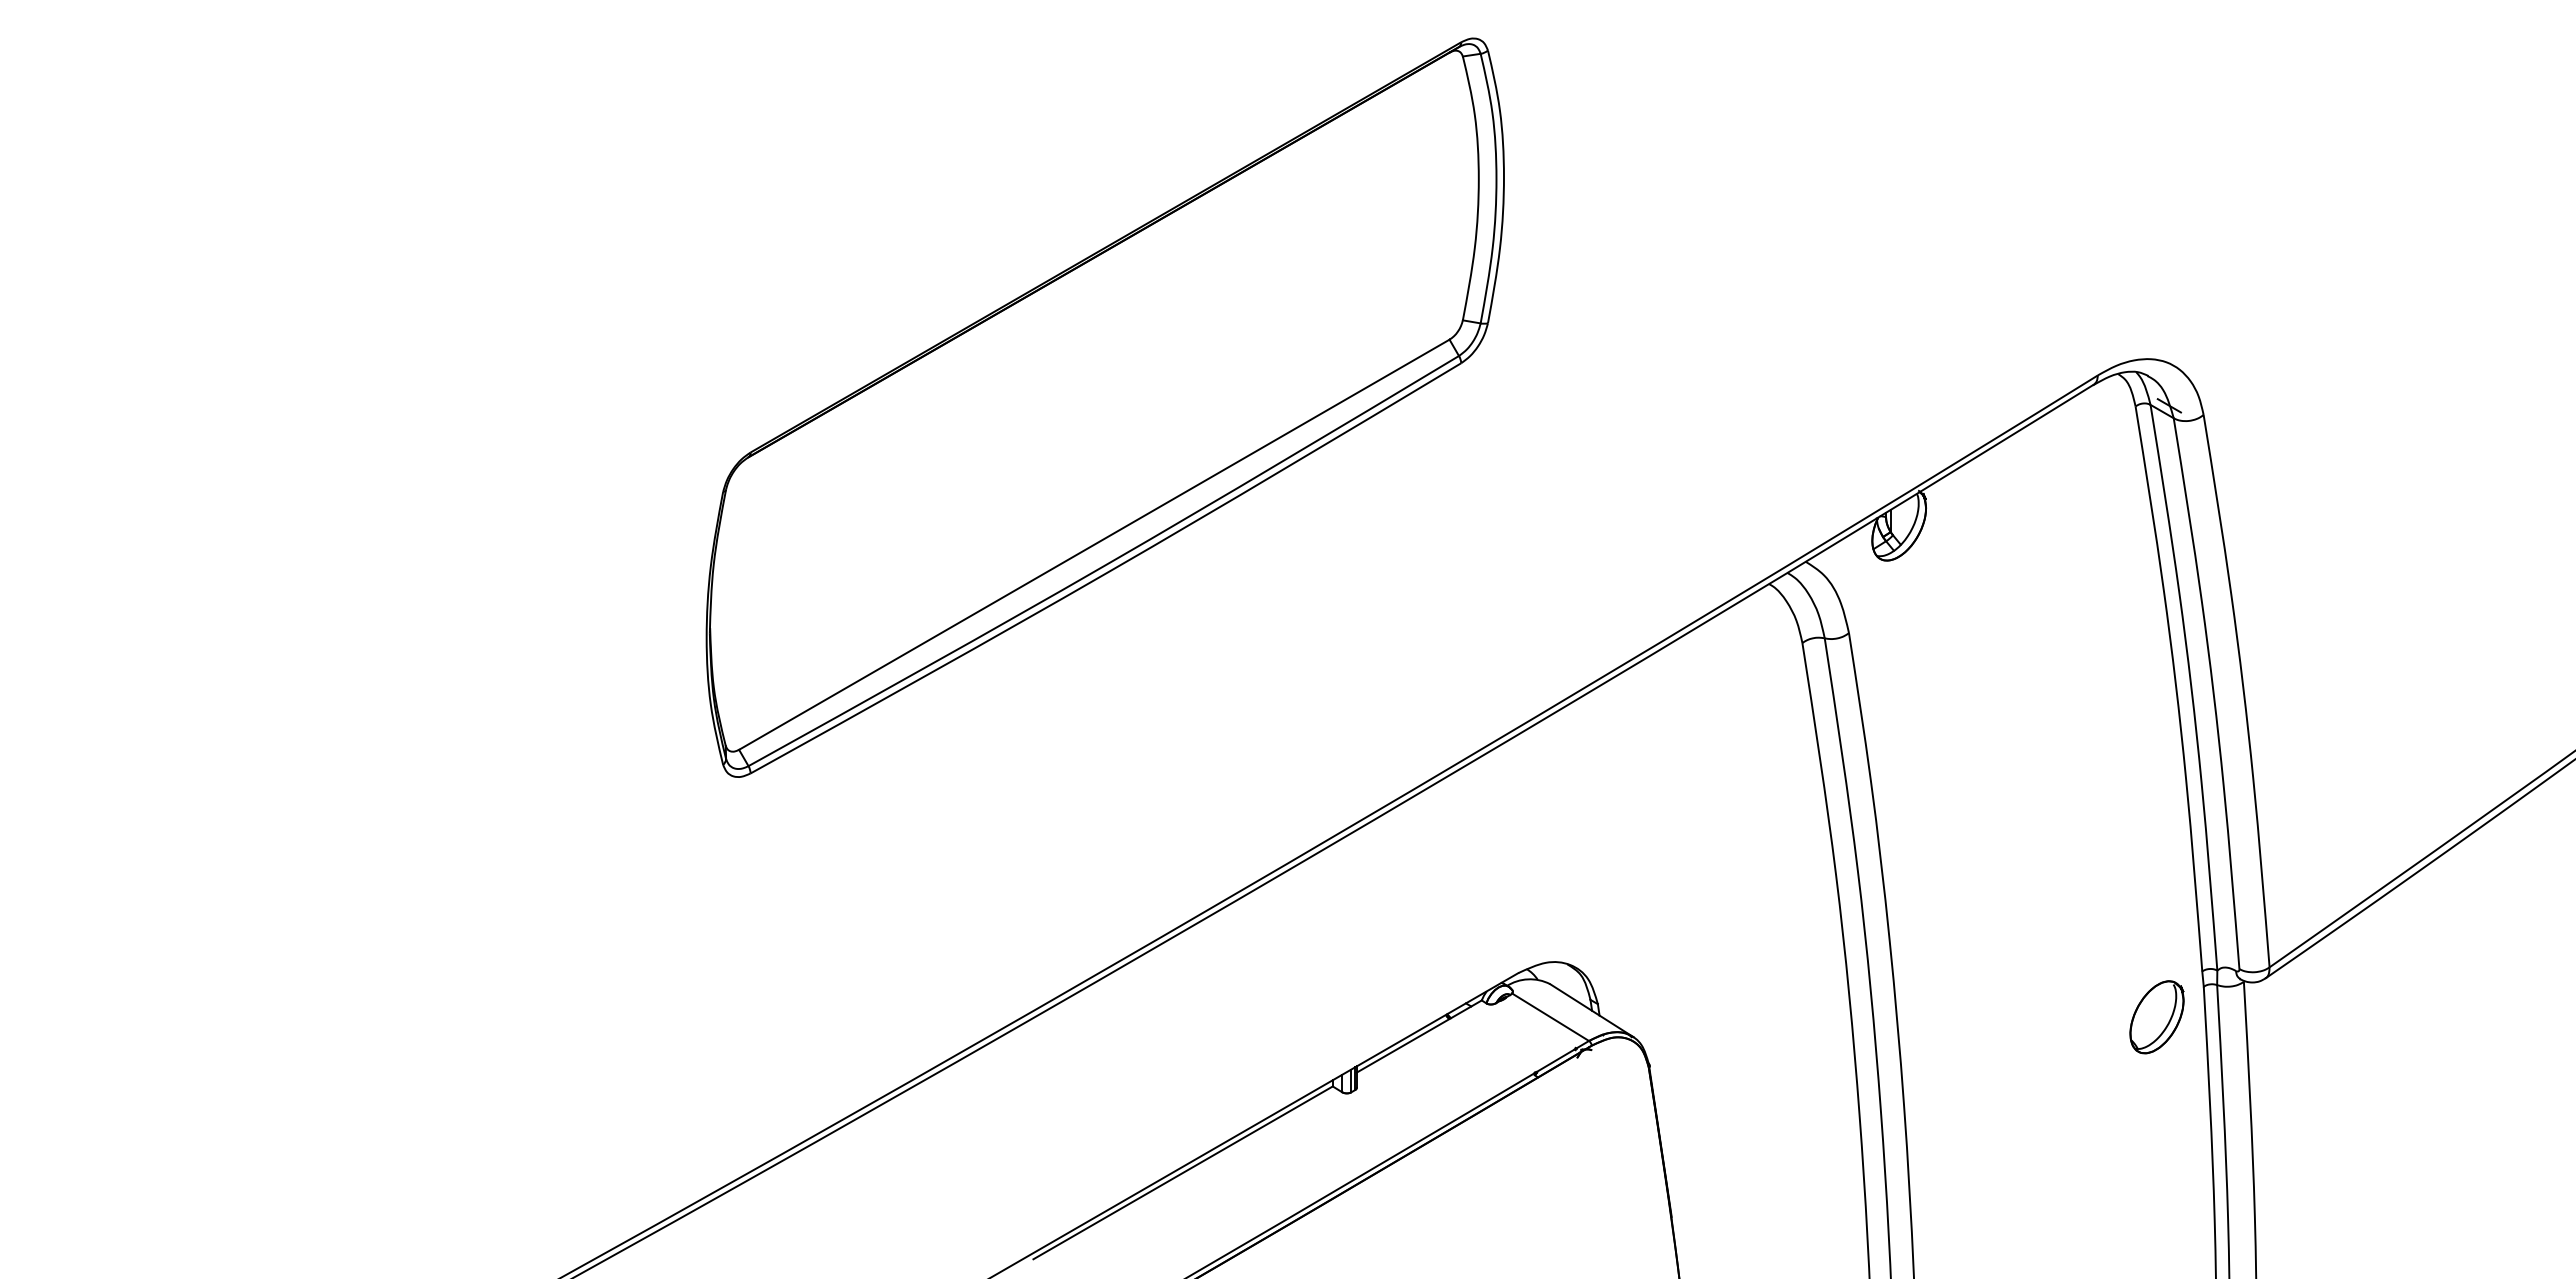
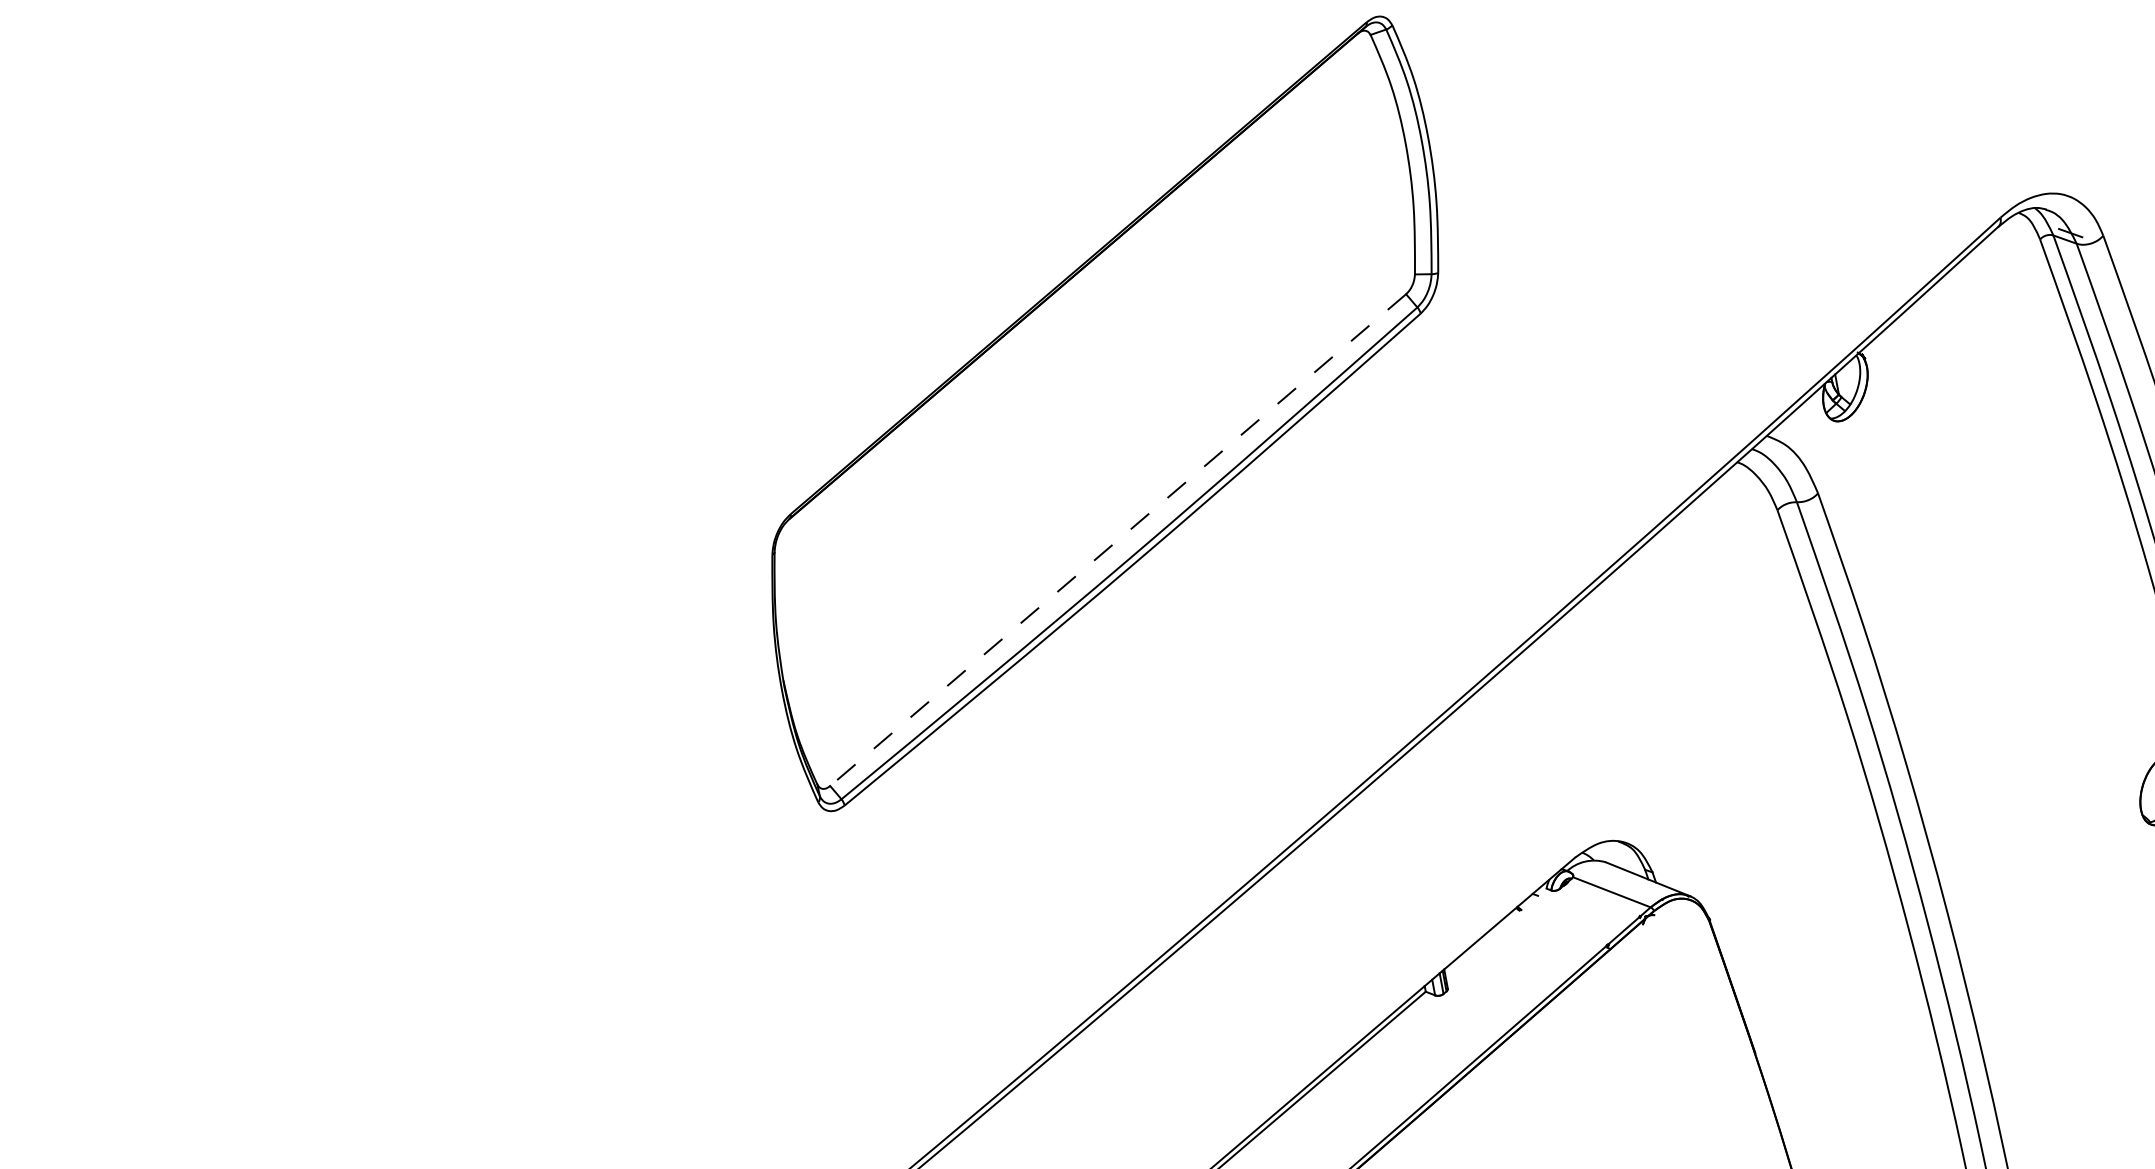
line: (1093, 544) -> (1117, 540), solid -> dashed
line: (1418, 1036) -> (1495, 931), removed

